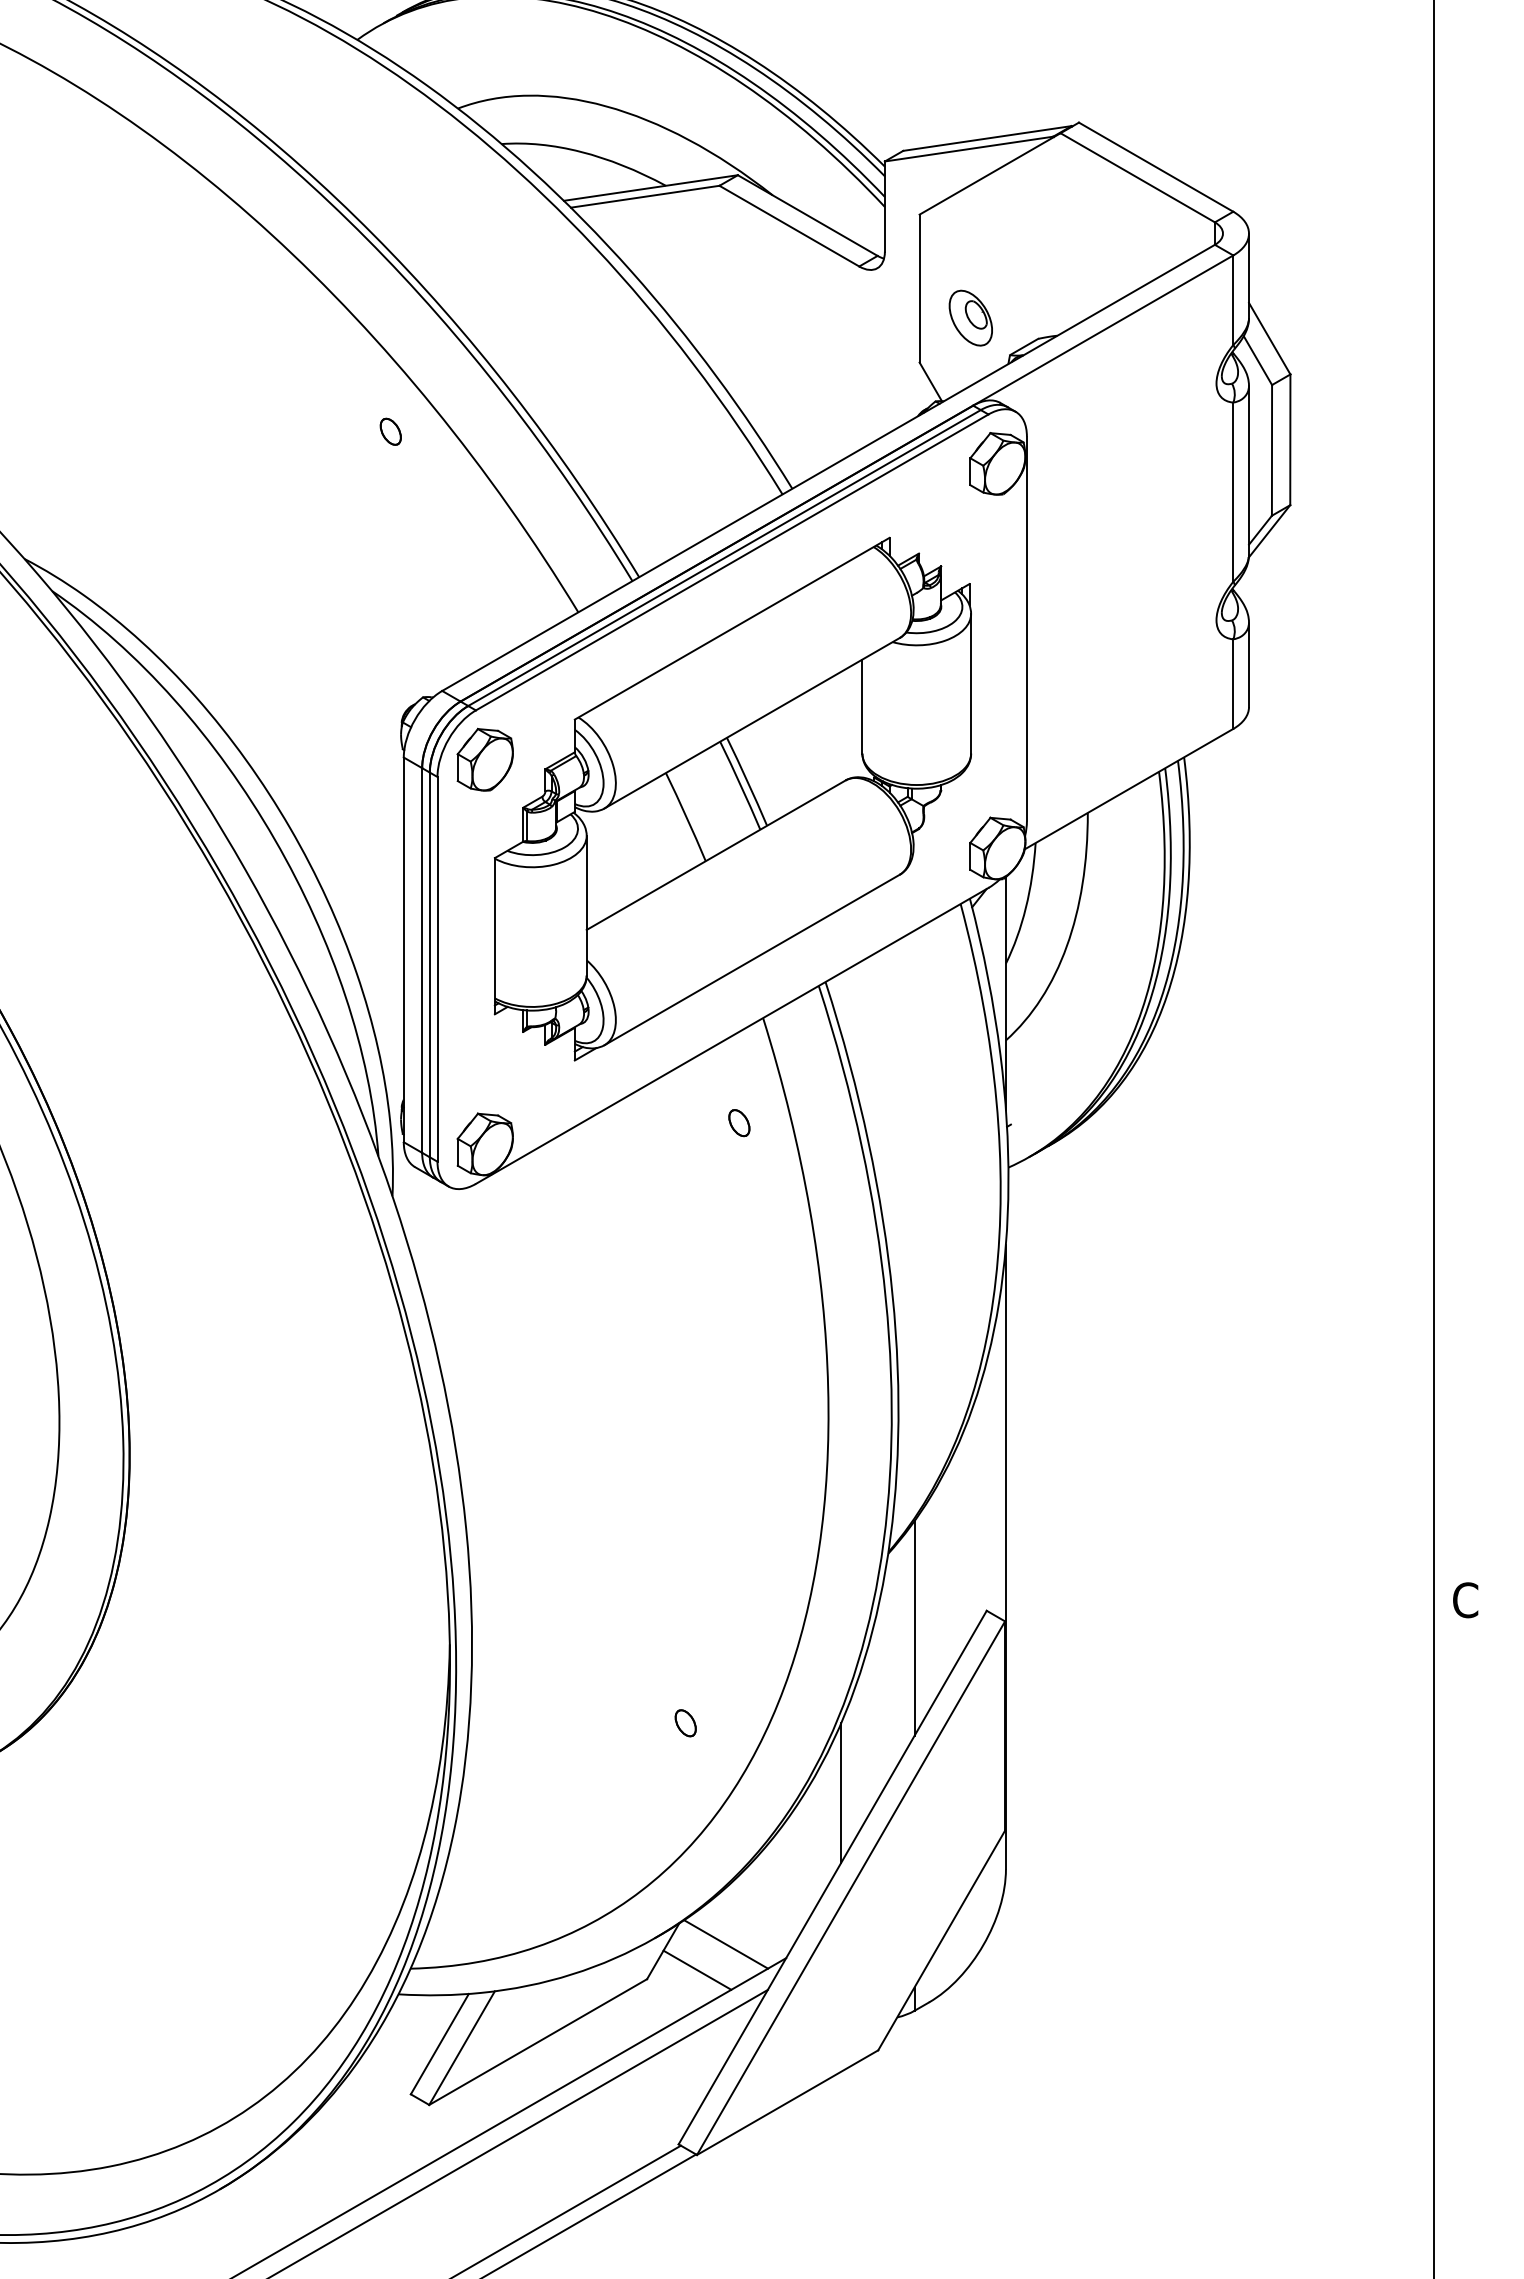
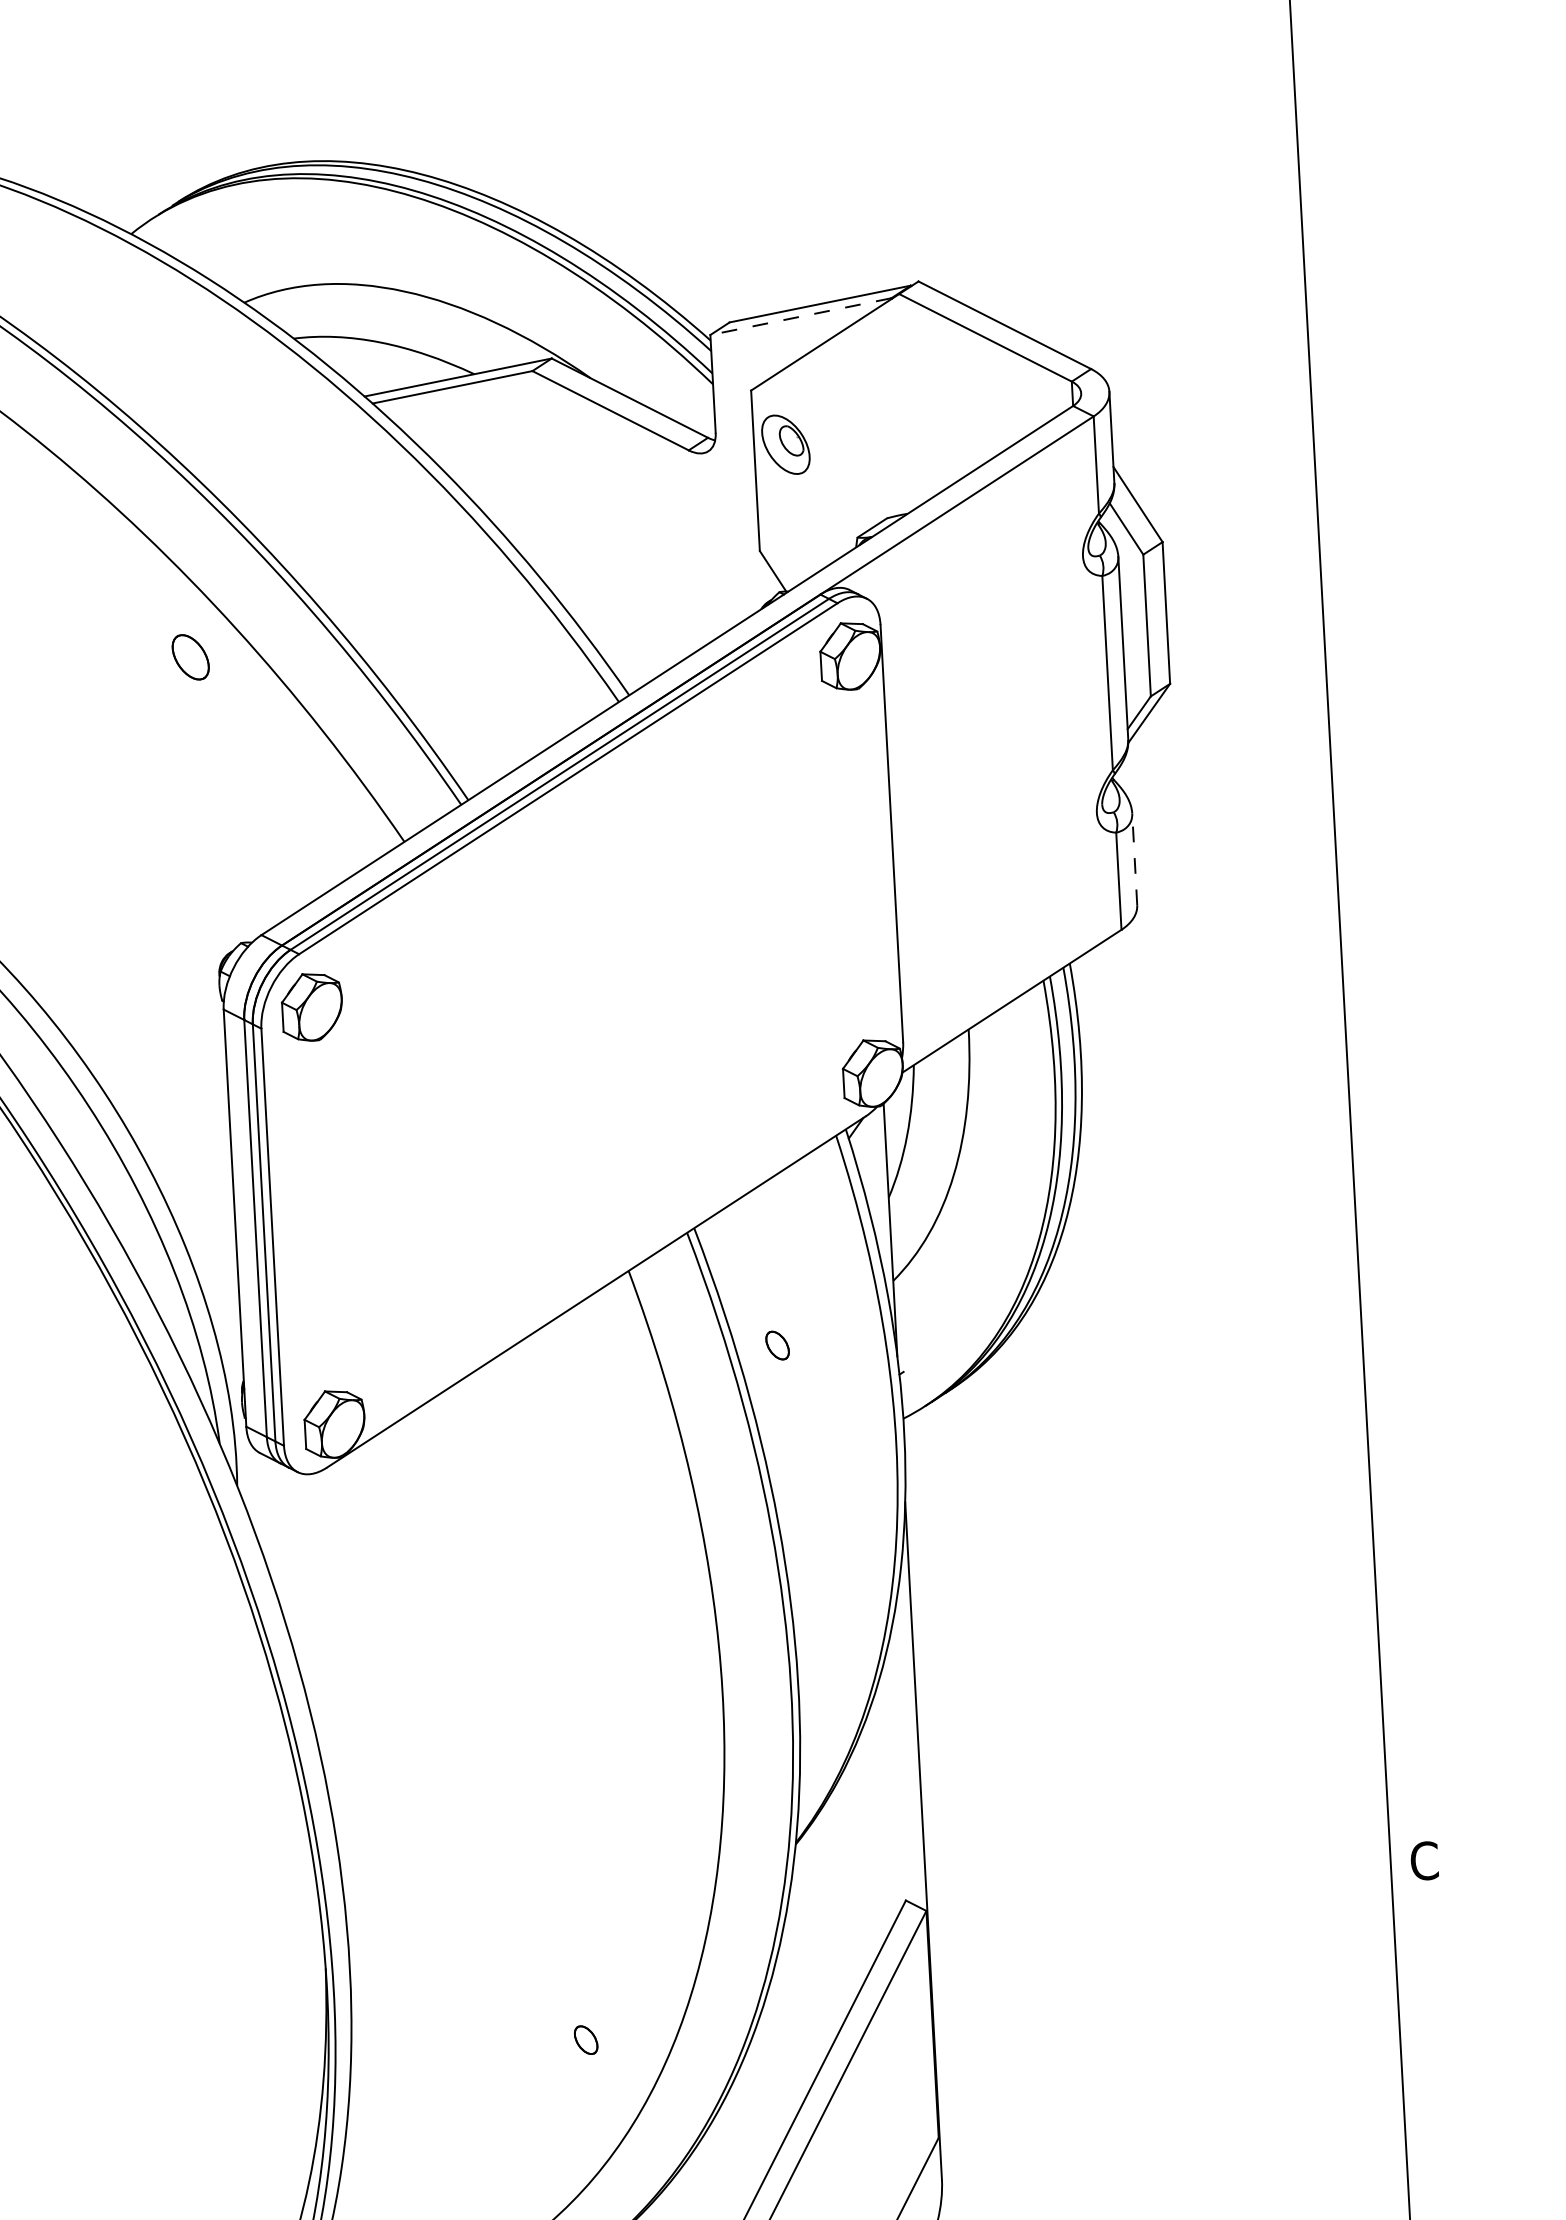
line: (968, 149) -> (800, 317), solid -> dashed
part: (970, 317) -> (785, 444), moved
part: (390, 431) -> (190, 656), size x1.6
line: (1249, 664) -> (1135, 859), solid -> dashed
part: (732, 798) -> (582, 1034), removed
part: (739, 1123) -> (777, 1345), moved
line: (914, 1628) -> (828, 1923), removed
line: (841, 1793) -> (759, 2107), removed

